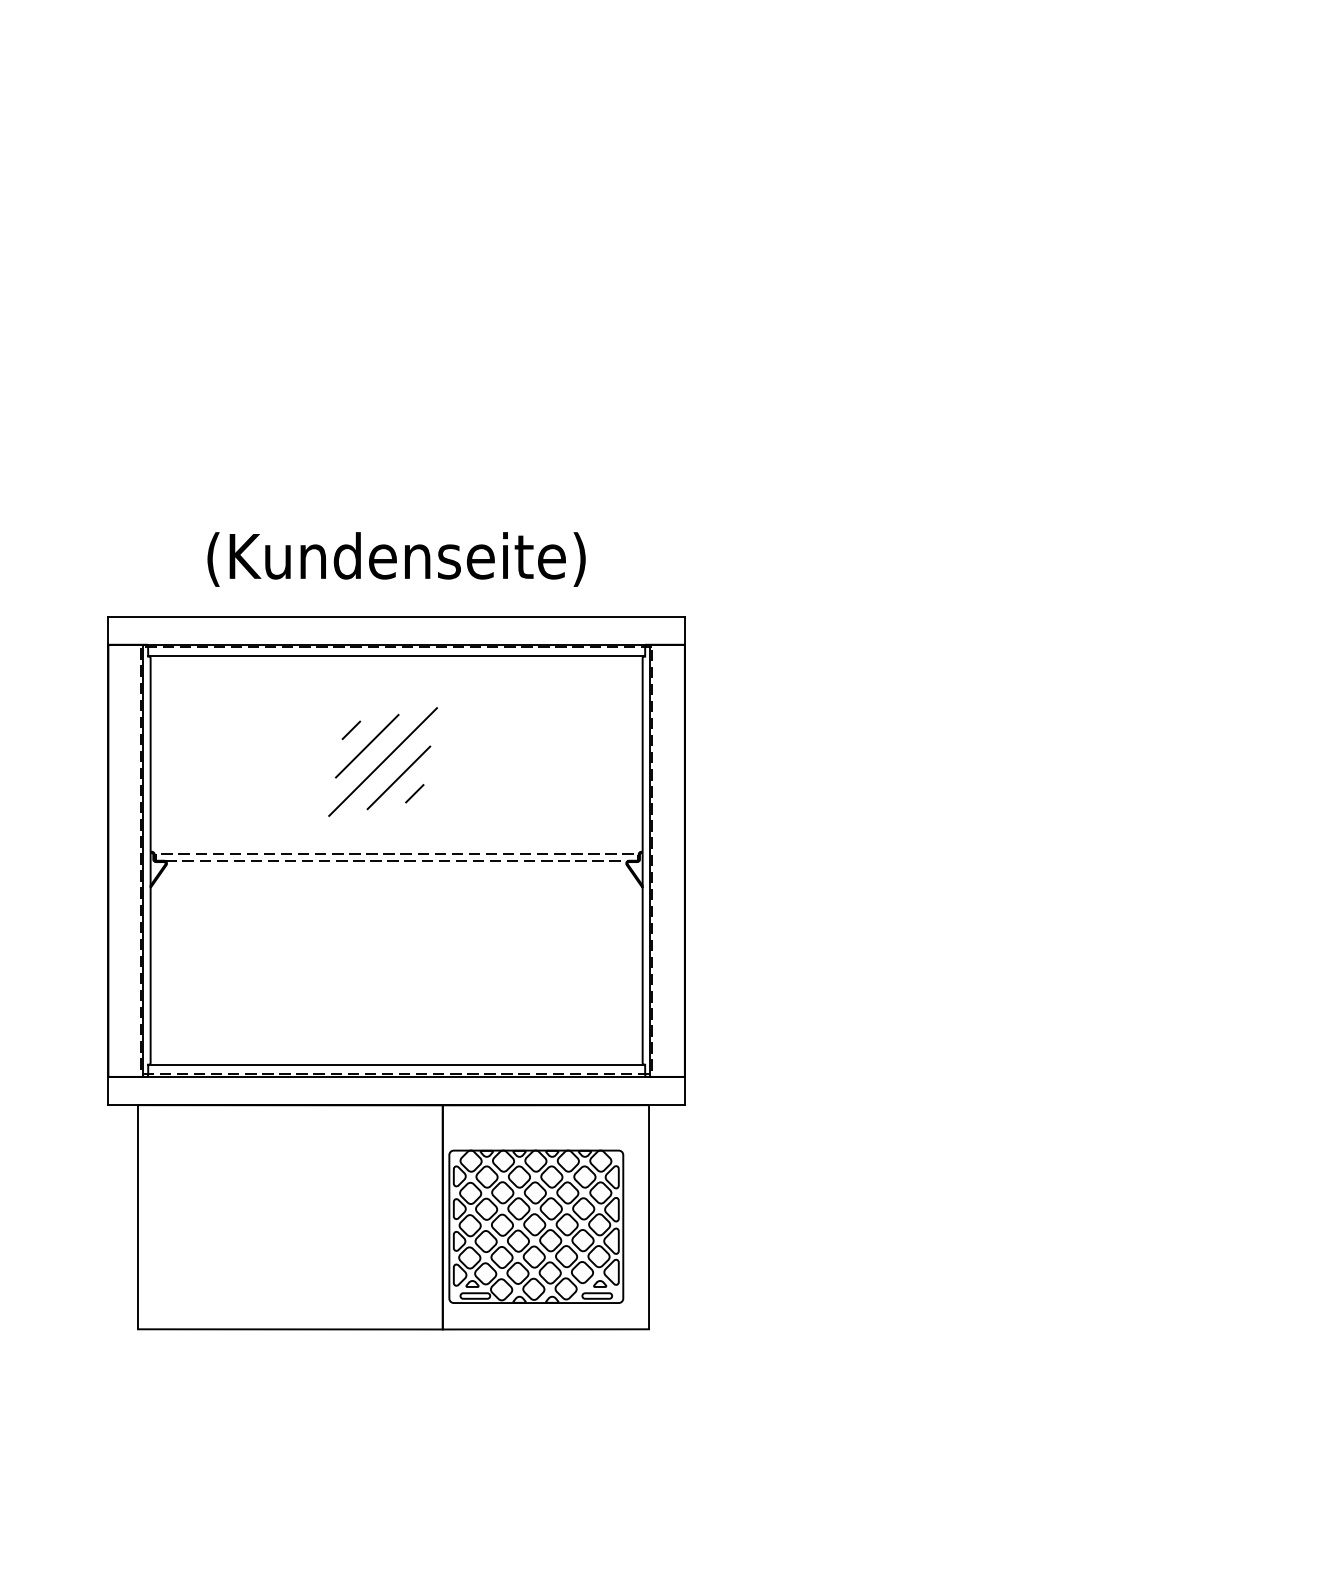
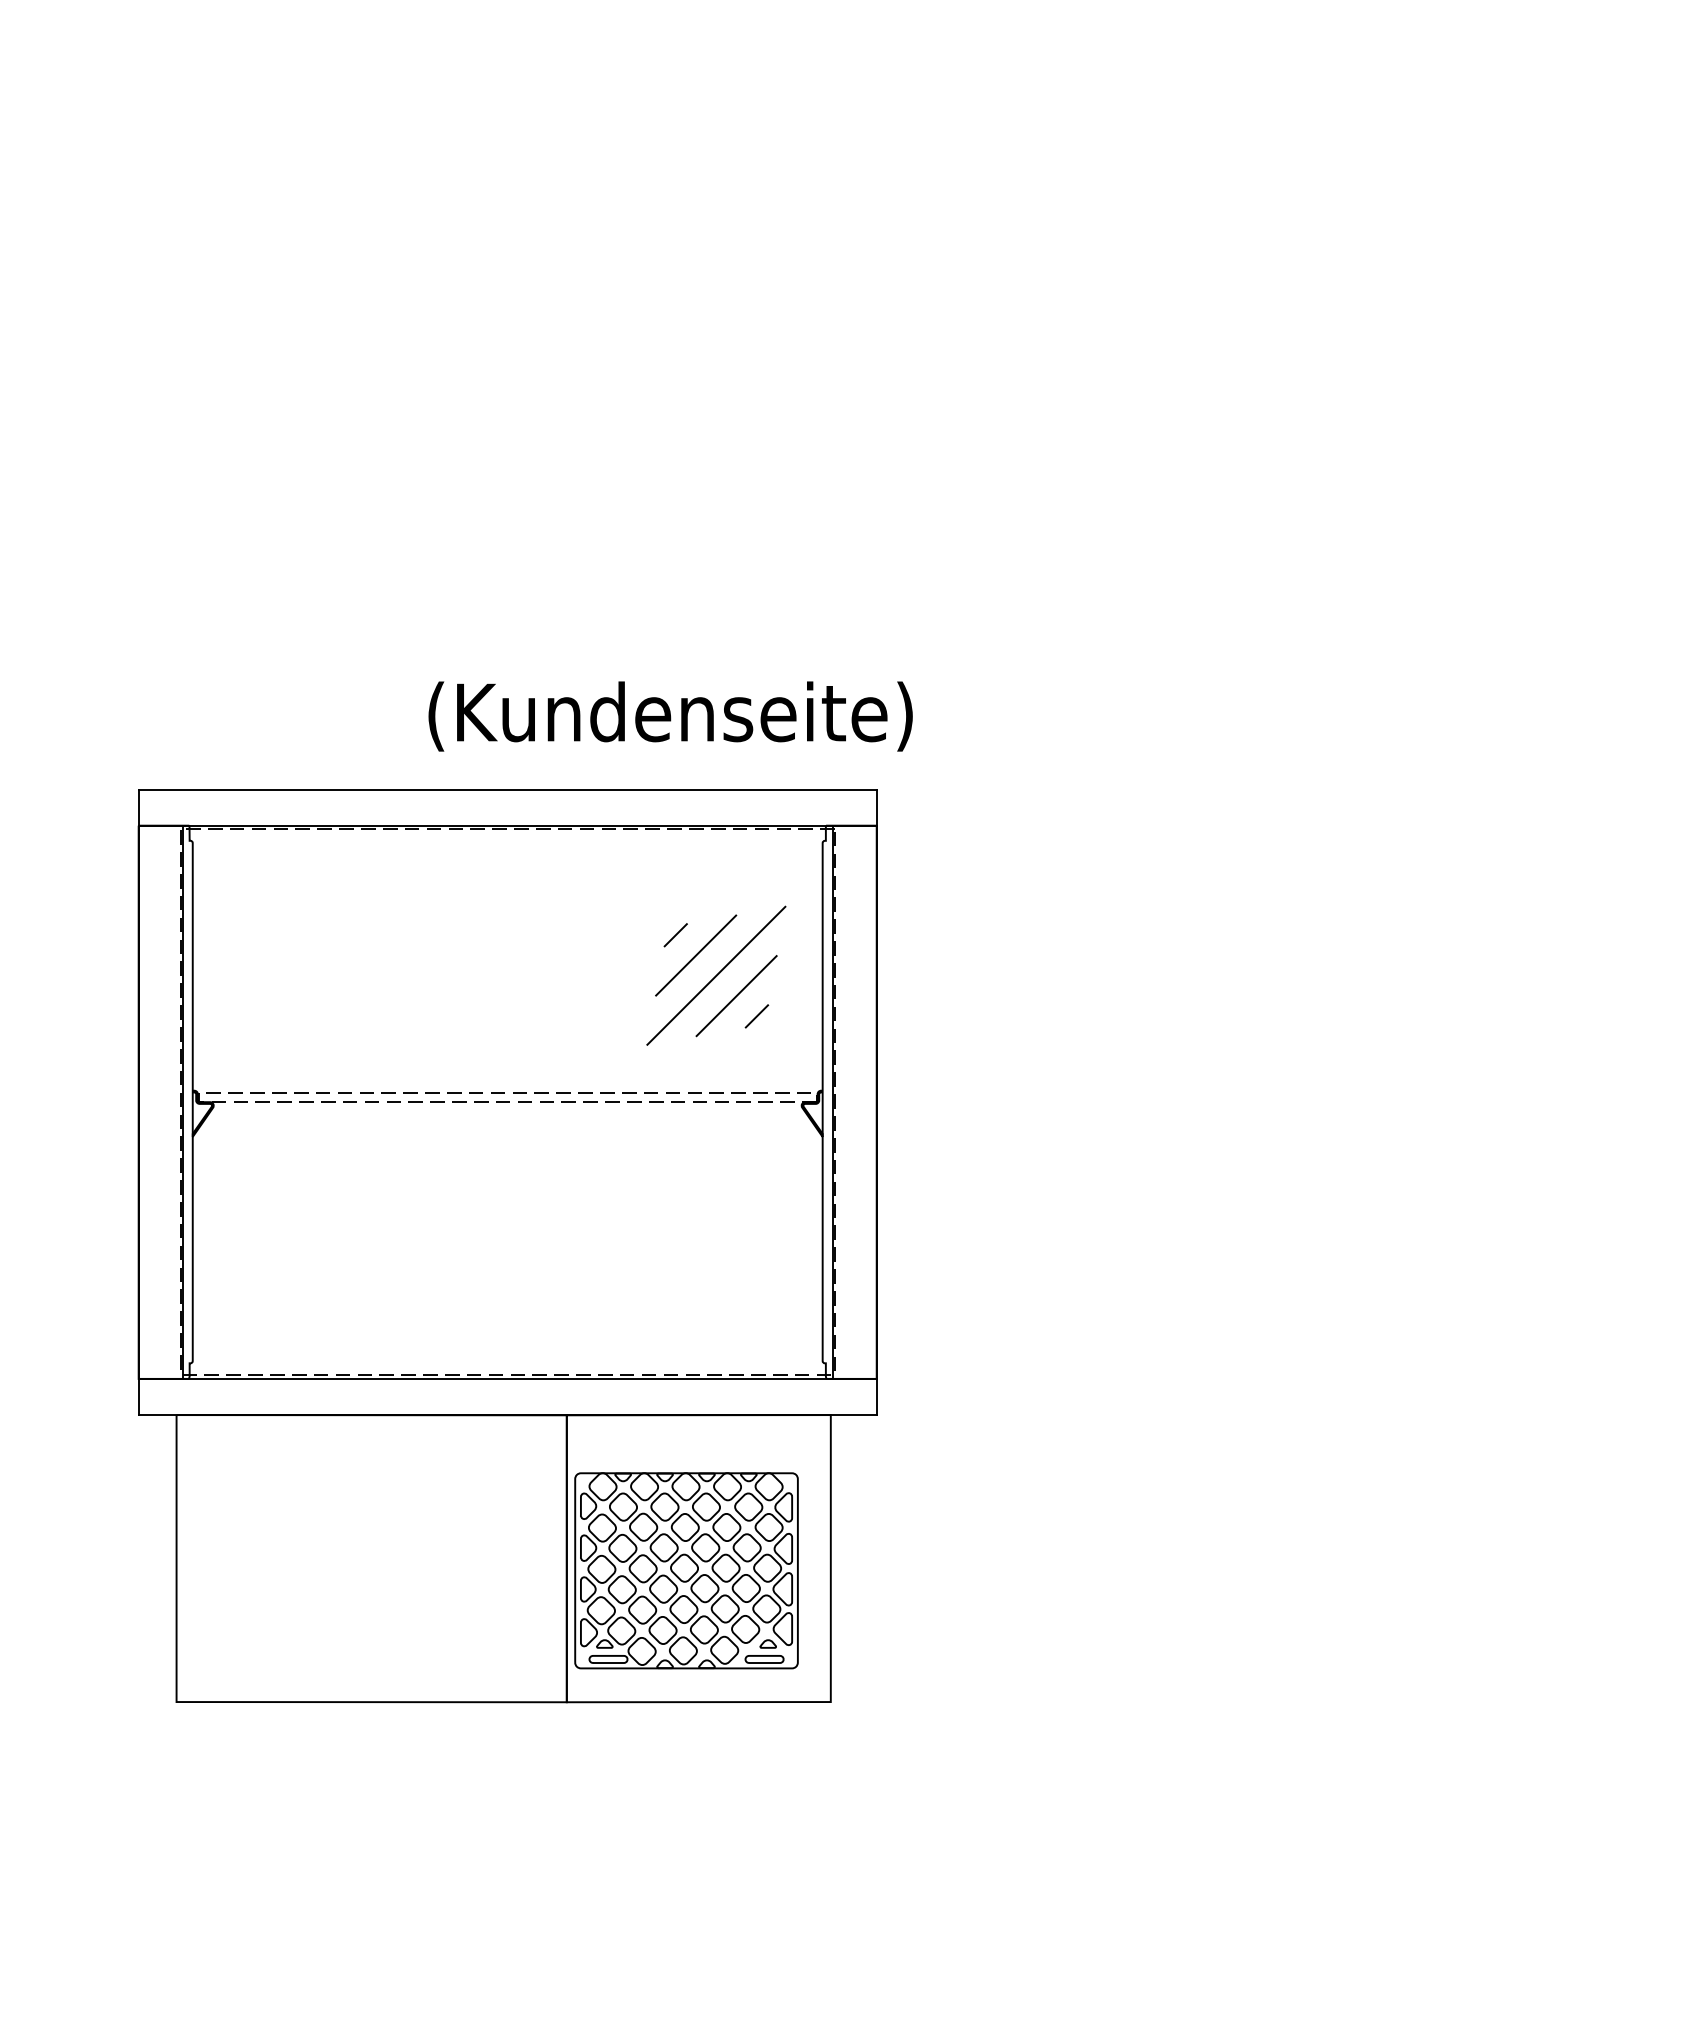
text: (396, 559) -> (670, 716), moved
line: (396, 655) -> (507, 839), removed
part: (383, 761) -> (716, 975), moved
line: (396, 1065) -> (507, 1364), removed

